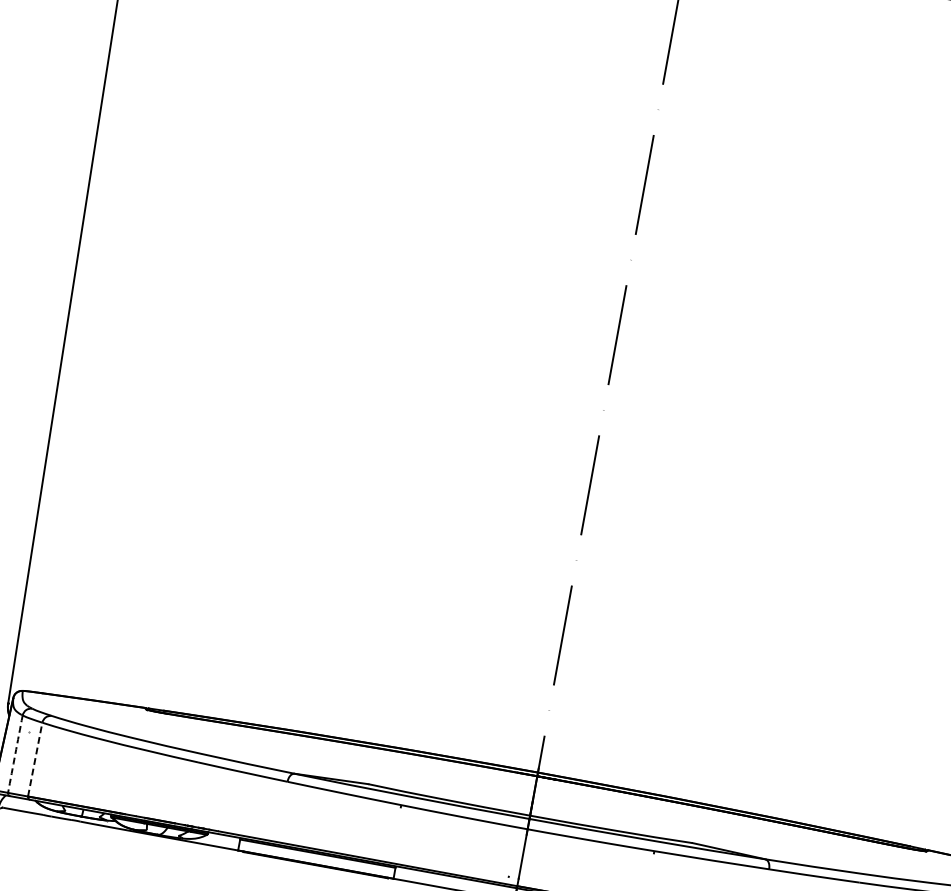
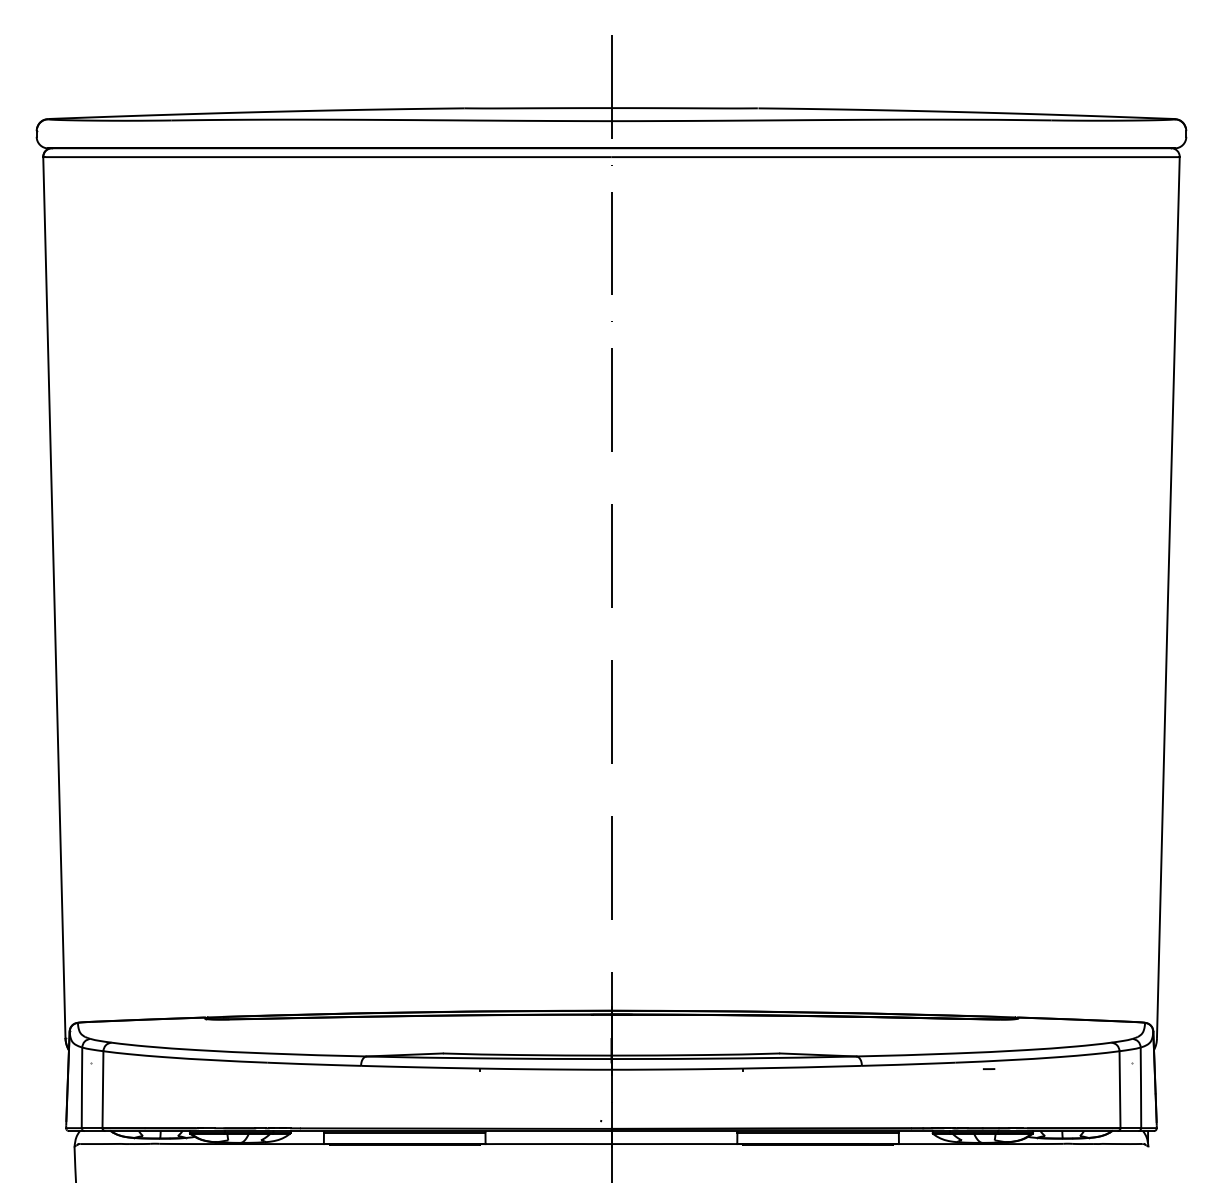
arc: (14, 753) -> (81, 1087), dashed -> solid
line: (34, 759) -> (102, 1089), dashed -> solid

